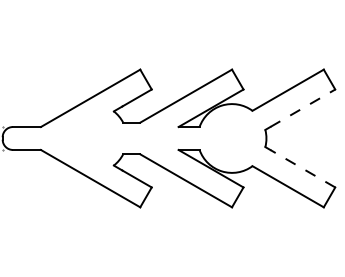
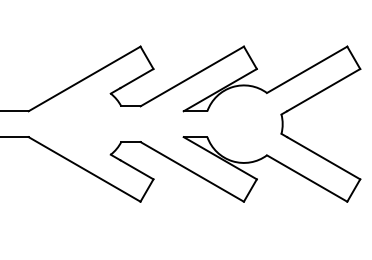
line: (303, 108) -> (324, 90), dashed -> solid
line: (302, 168) -> (323, 157), dashed -> solid

